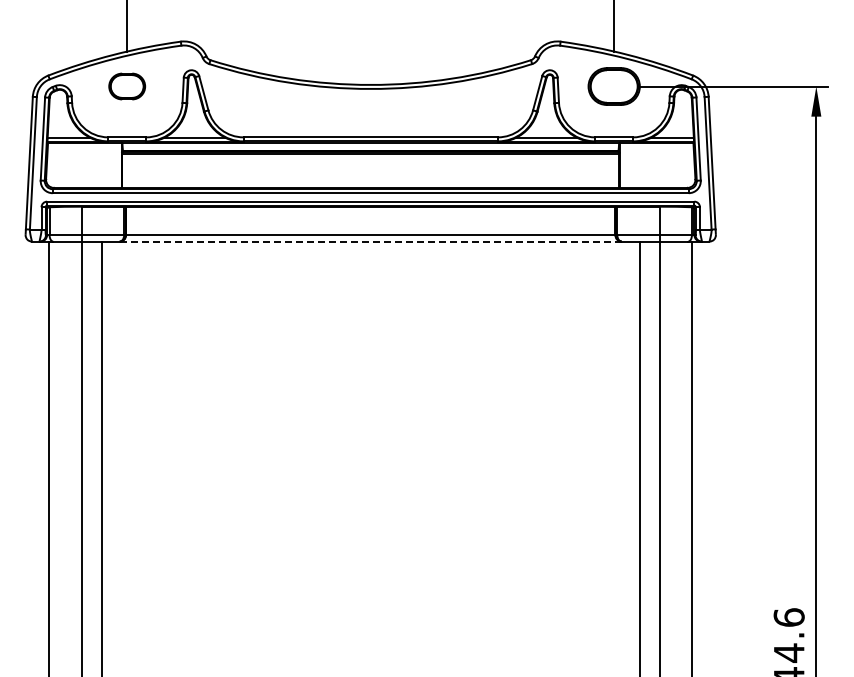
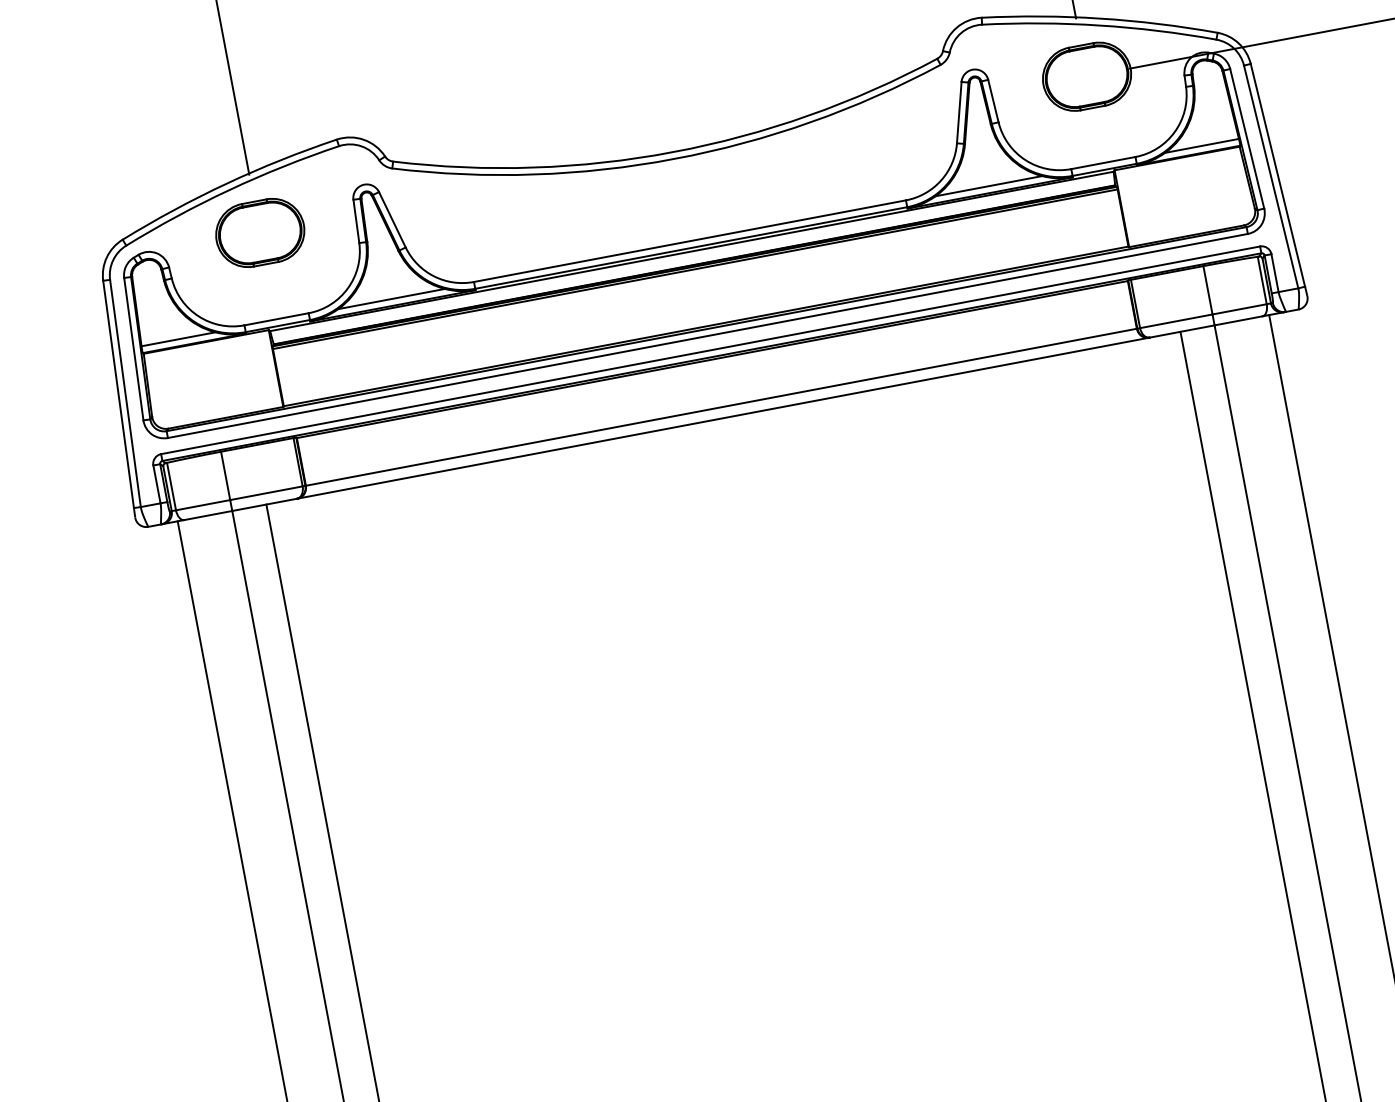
part: (126, 86) -> (258, 233), size x1.43
line: (370, 241) -> (722, 418), dashed -> solid

